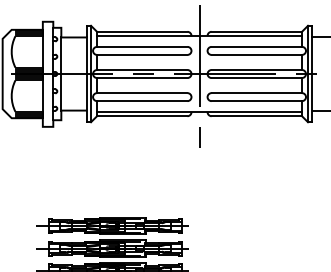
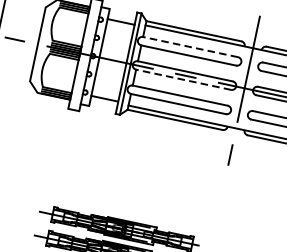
line: (141, 46) -> (189, 46), solid -> dashed
line: (141, 78) -> (182, 80), solid -> dashed

